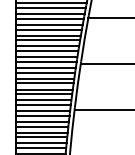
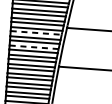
line: (45, 72) -> (36, 32), solid -> dashed
line: (44, 89) -> (34, 47), solid -> dashed

